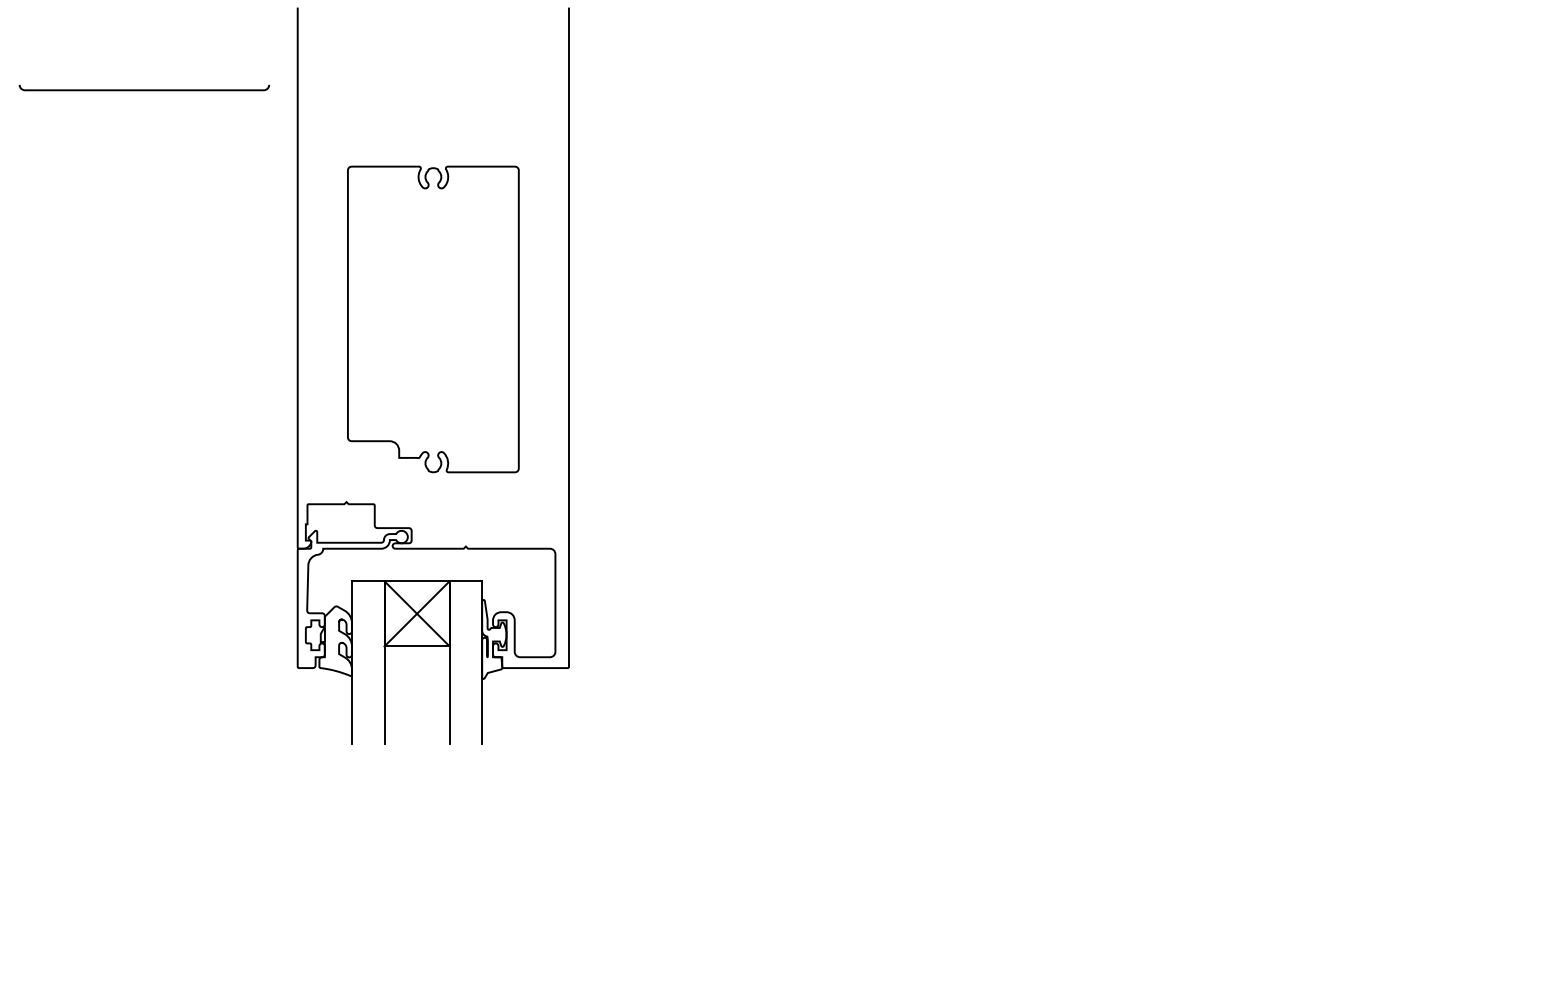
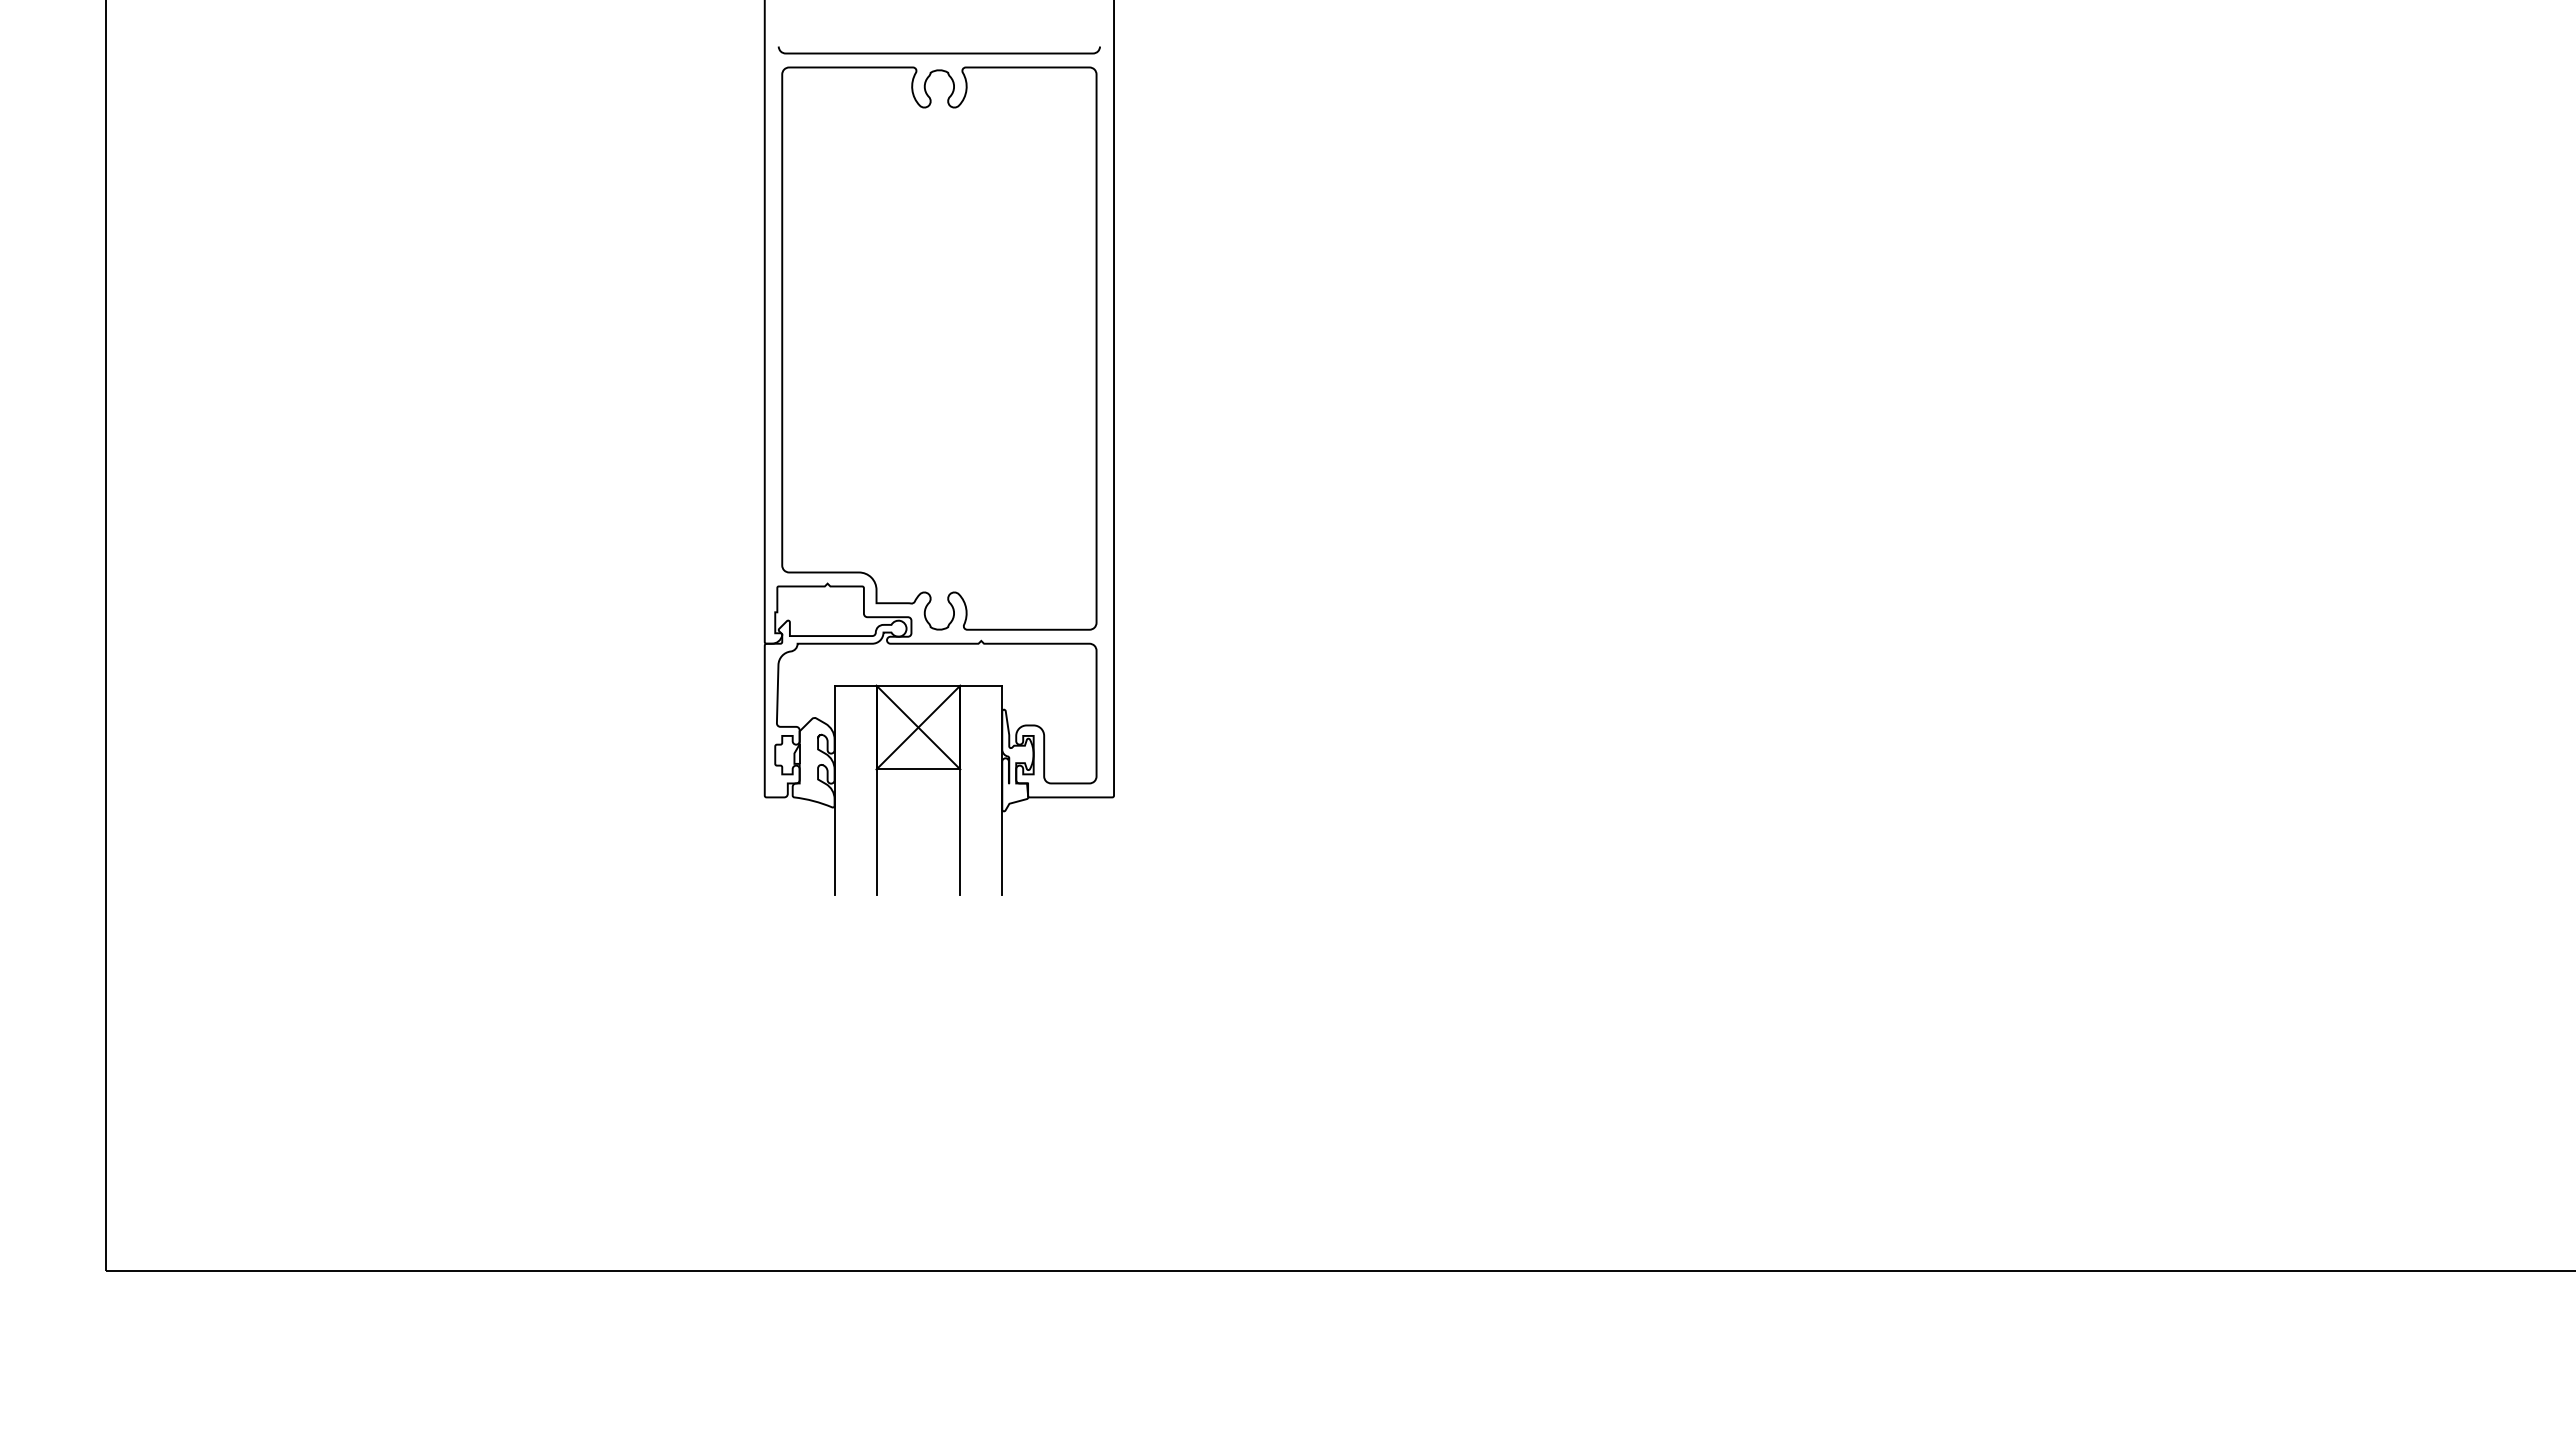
curve: (143, 89) -> (938, 52), moved
part: (433, 319) -> (939, 348), size x1.43

